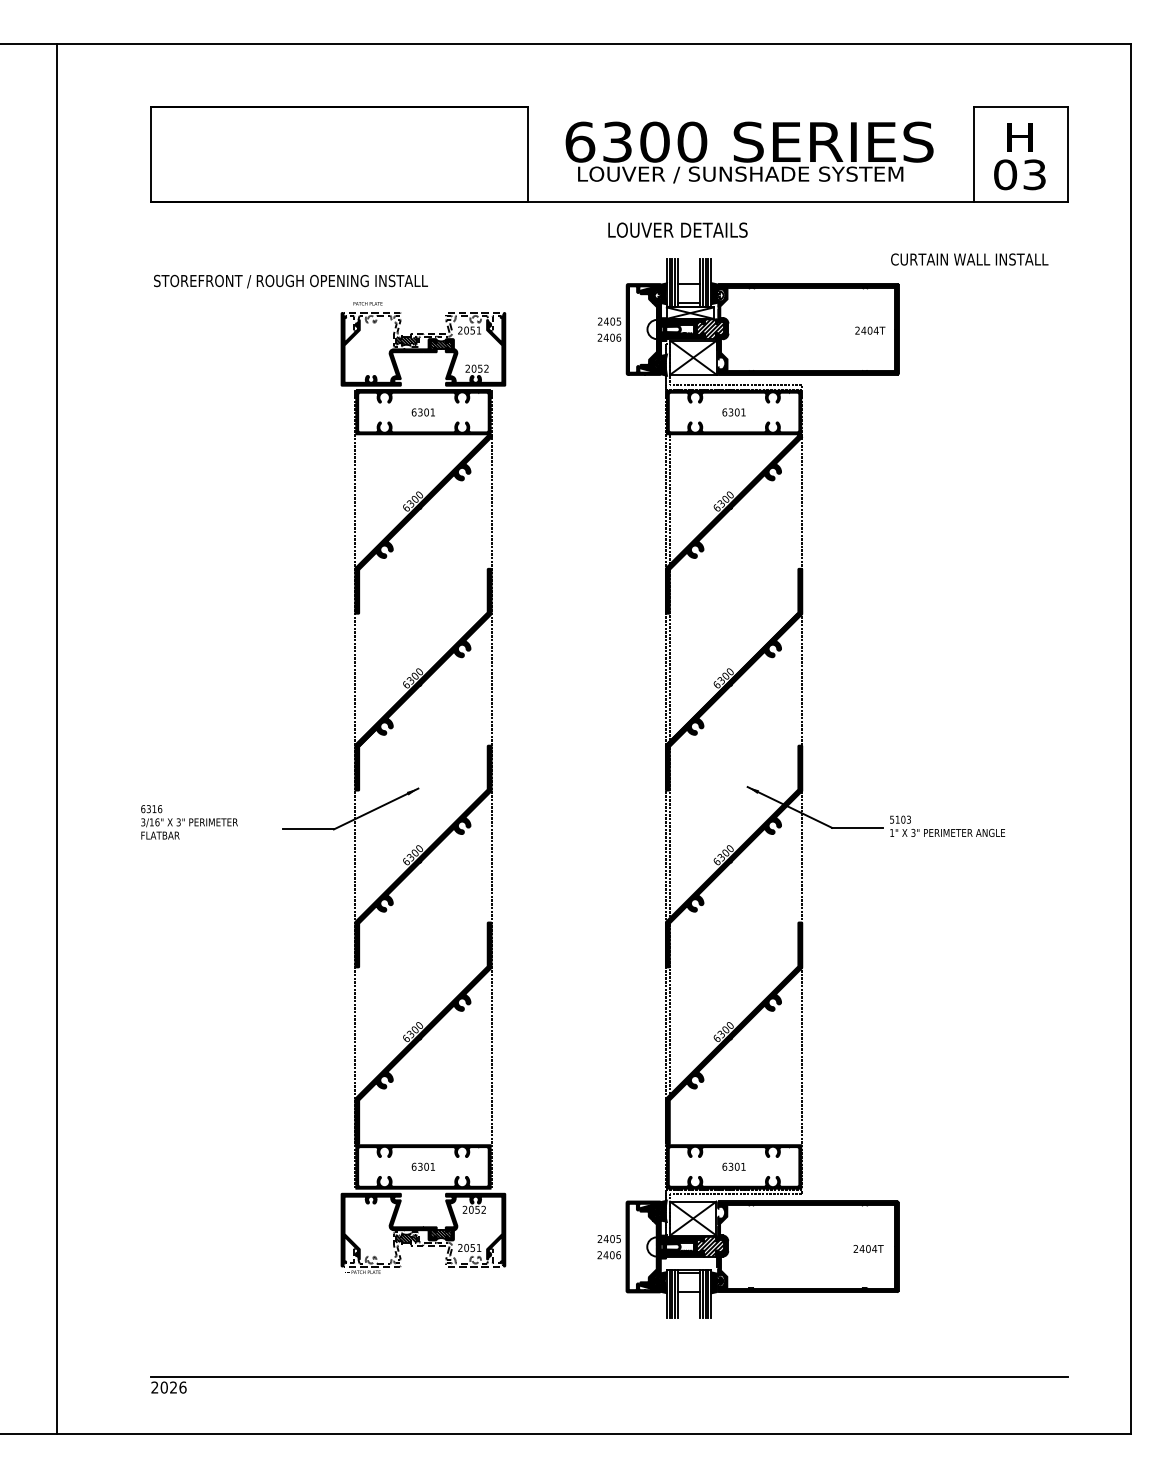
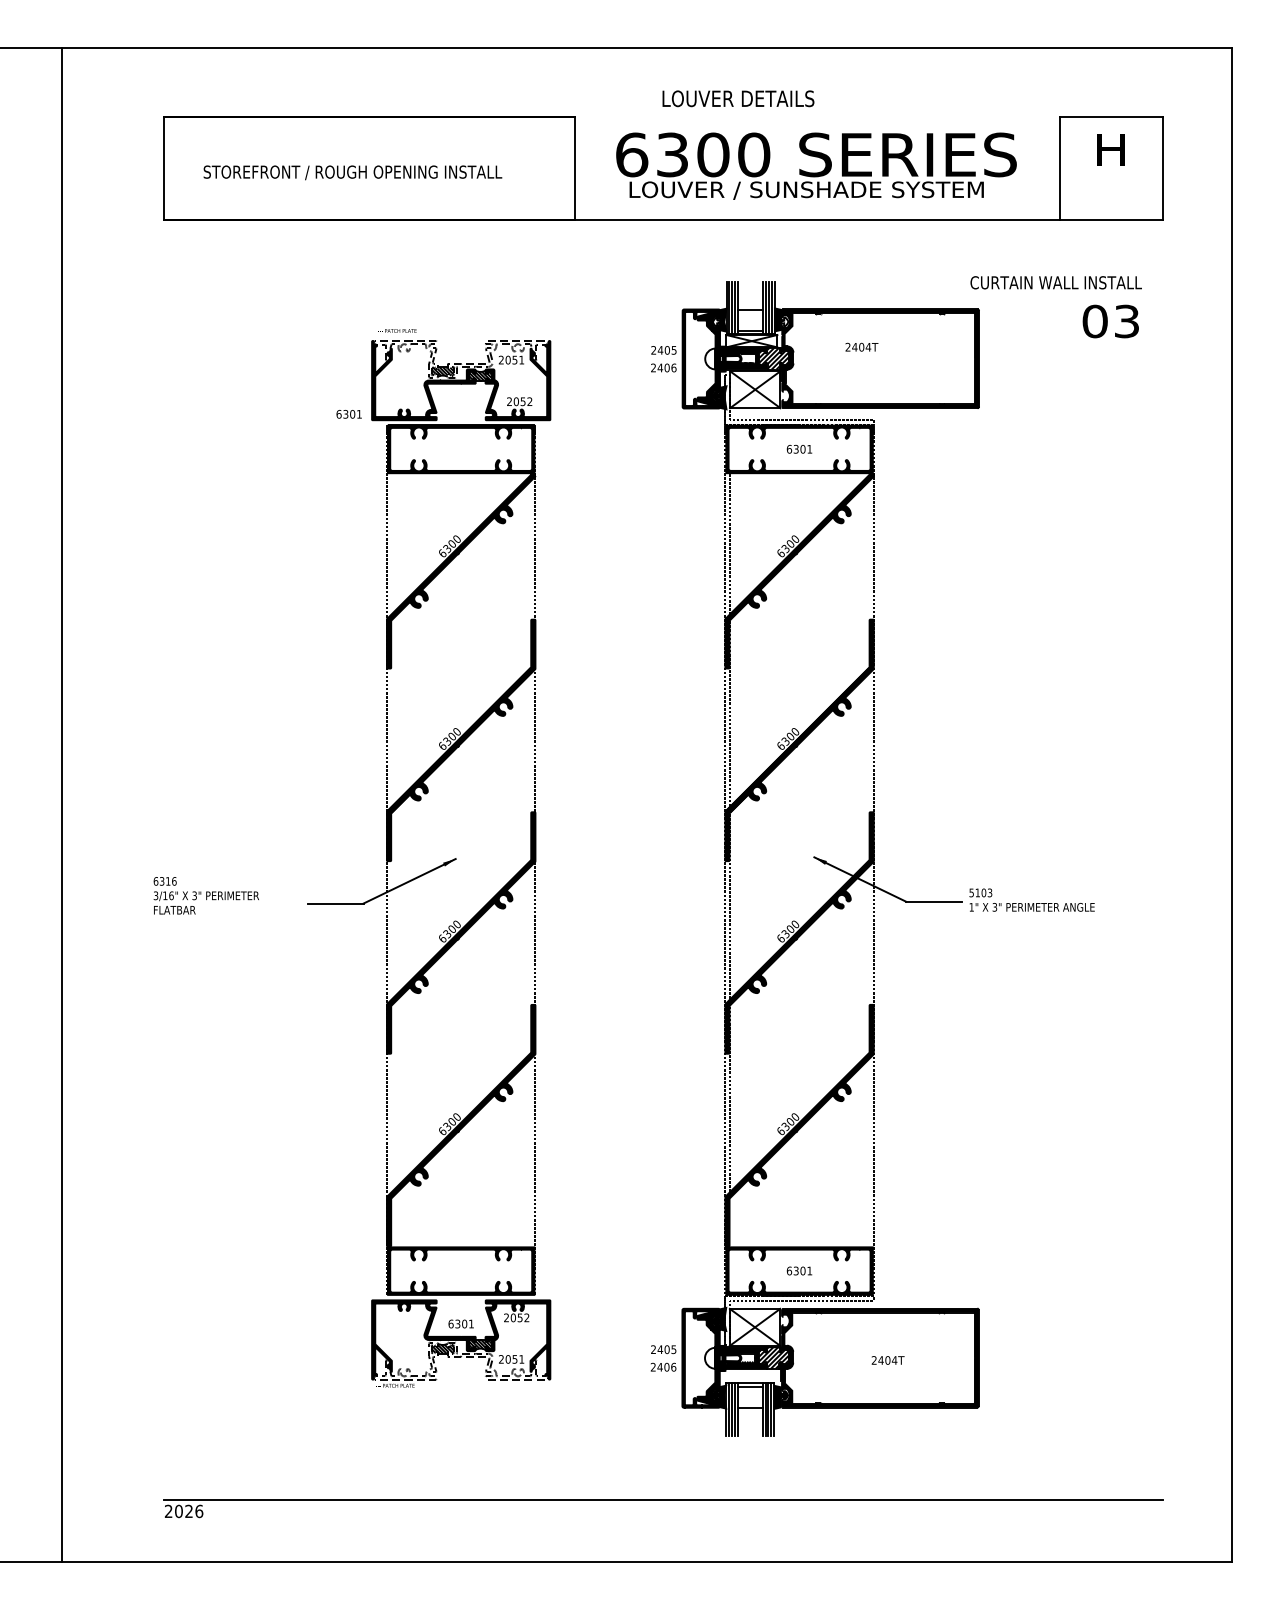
text: (1019, 174) -> (1110, 321), moved
text: (678, 229) -> (738, 98), moved
text: (290, 281) -> (352, 172), moved
text: (869, 329) -> (861, 346), moved
text: (422, 412) -> (348, 414), moved
text: (422, 1166) -> (460, 1323), moved
text: (868, 1249) -> (887, 1360), moved

